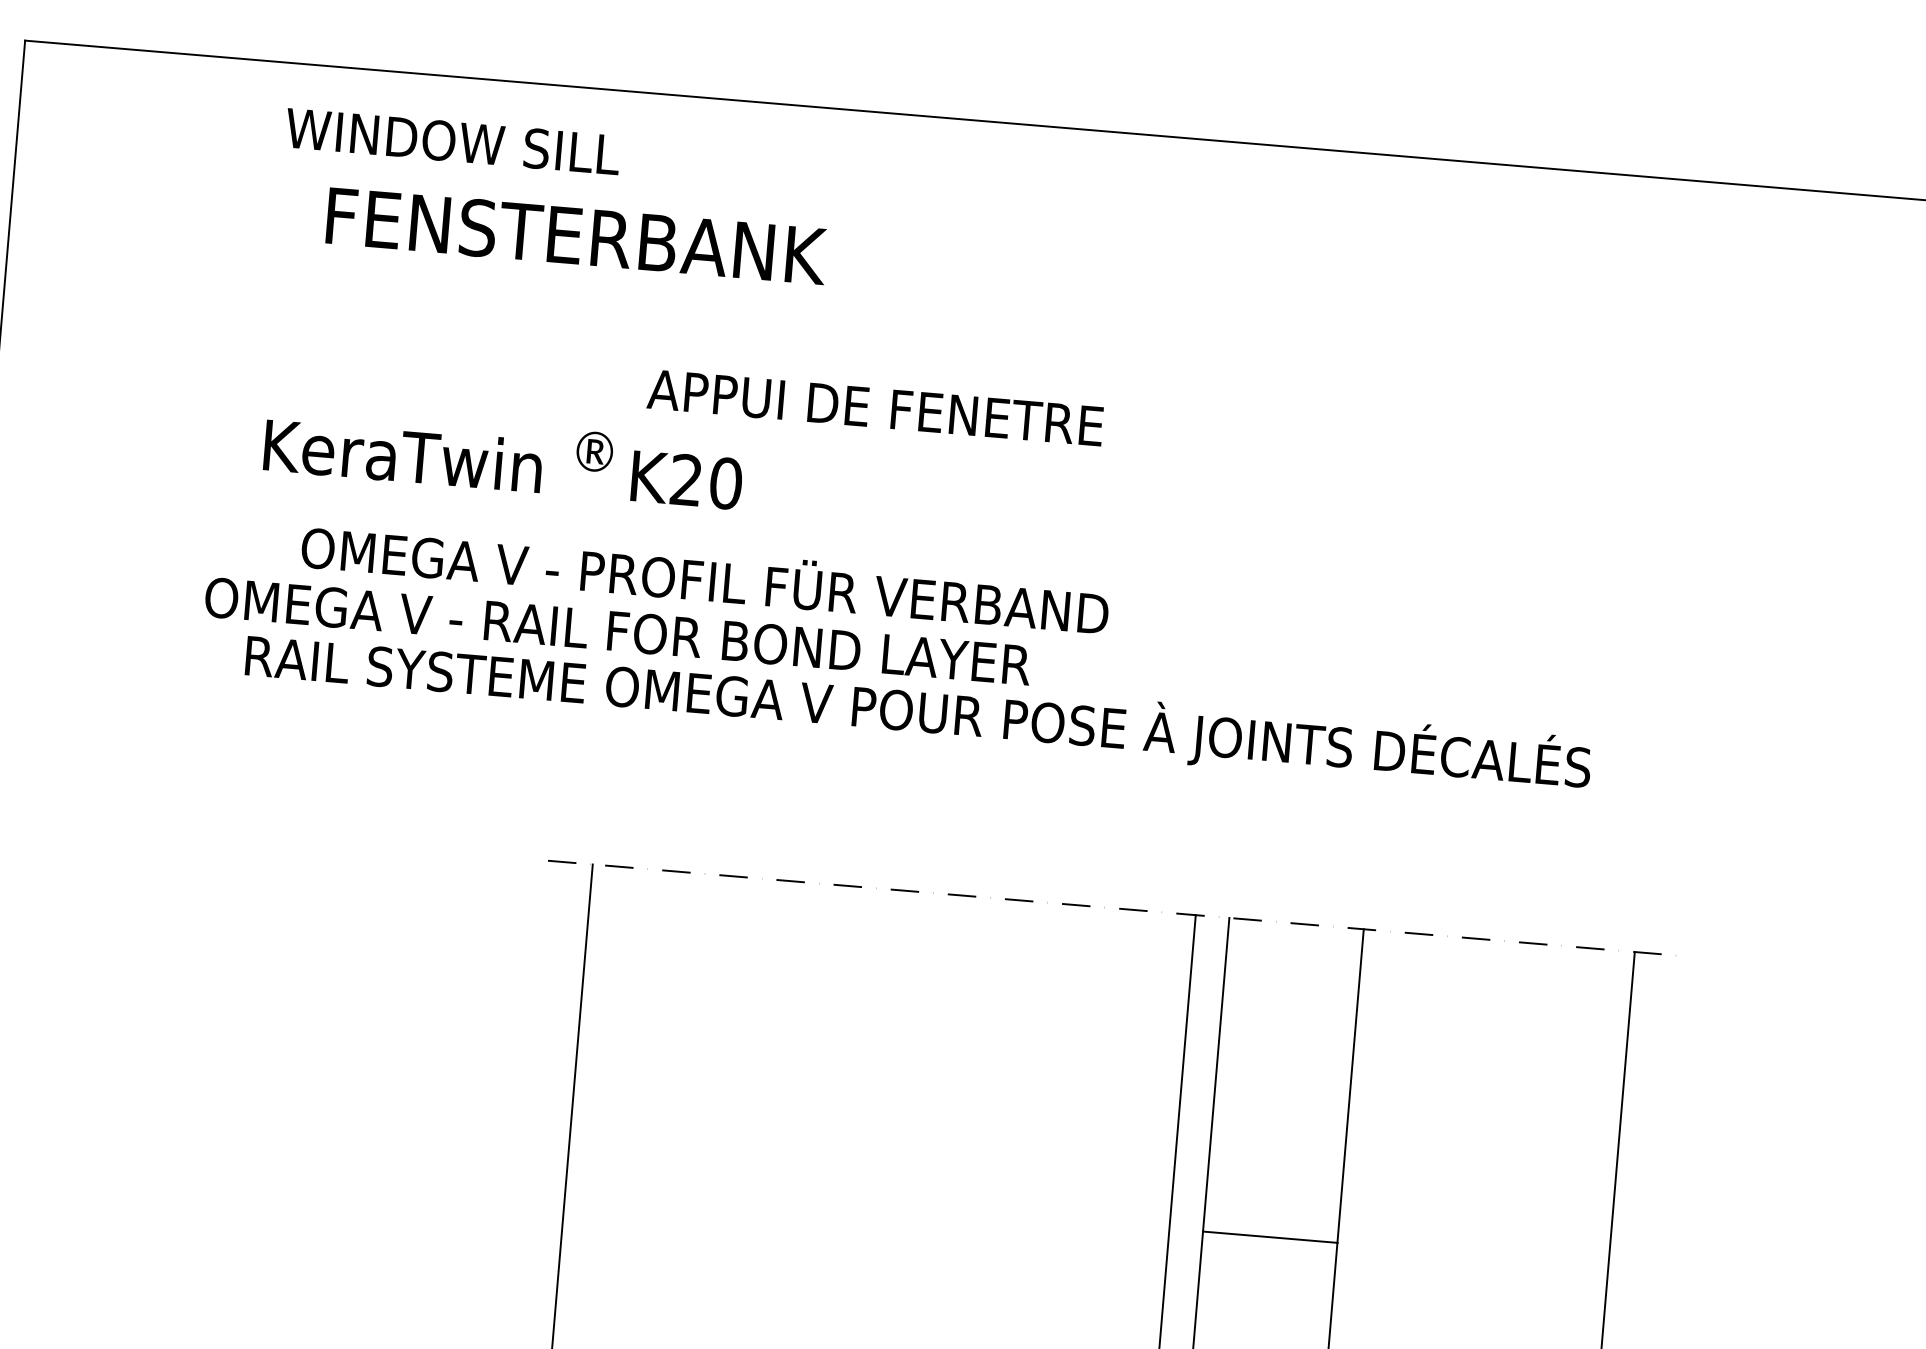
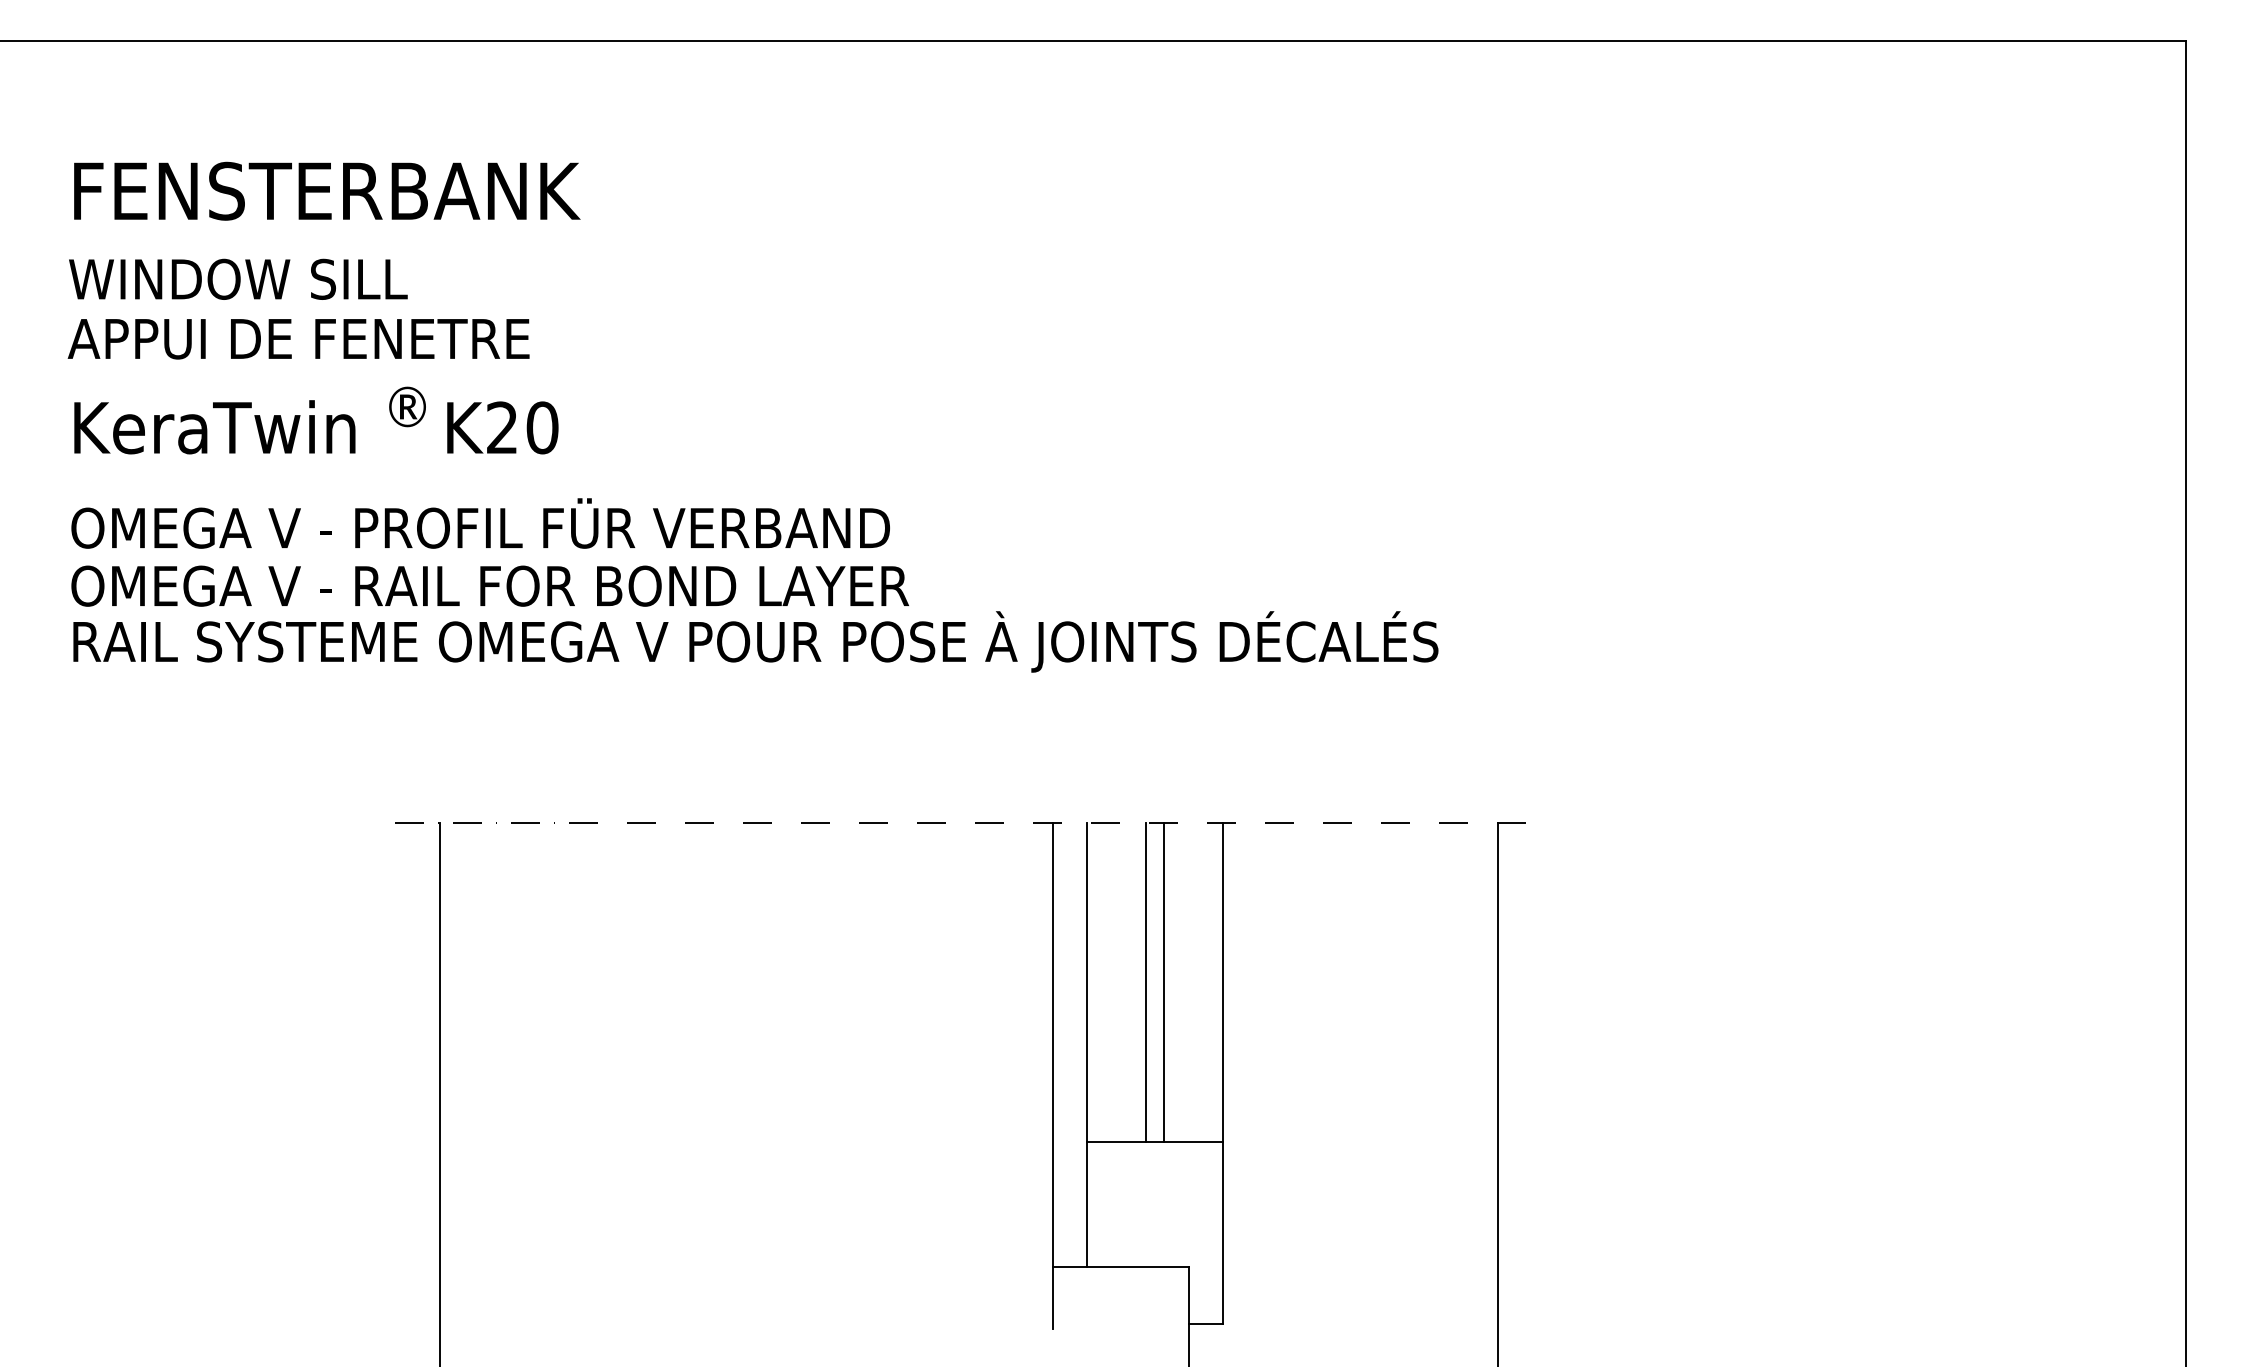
text: (453, 140) -> (238, 278), moved
text: (577, 235) -> (327, 190), moved
text: (875, 408) -> (298, 339), moved
text: (705, 576) -> (480, 523), moved
text: (618, 630) -> (490, 585), moved
line: (1274, 1079) -> (1145, 982), added
line: (1292, 1081) -> (1164, 982), added

